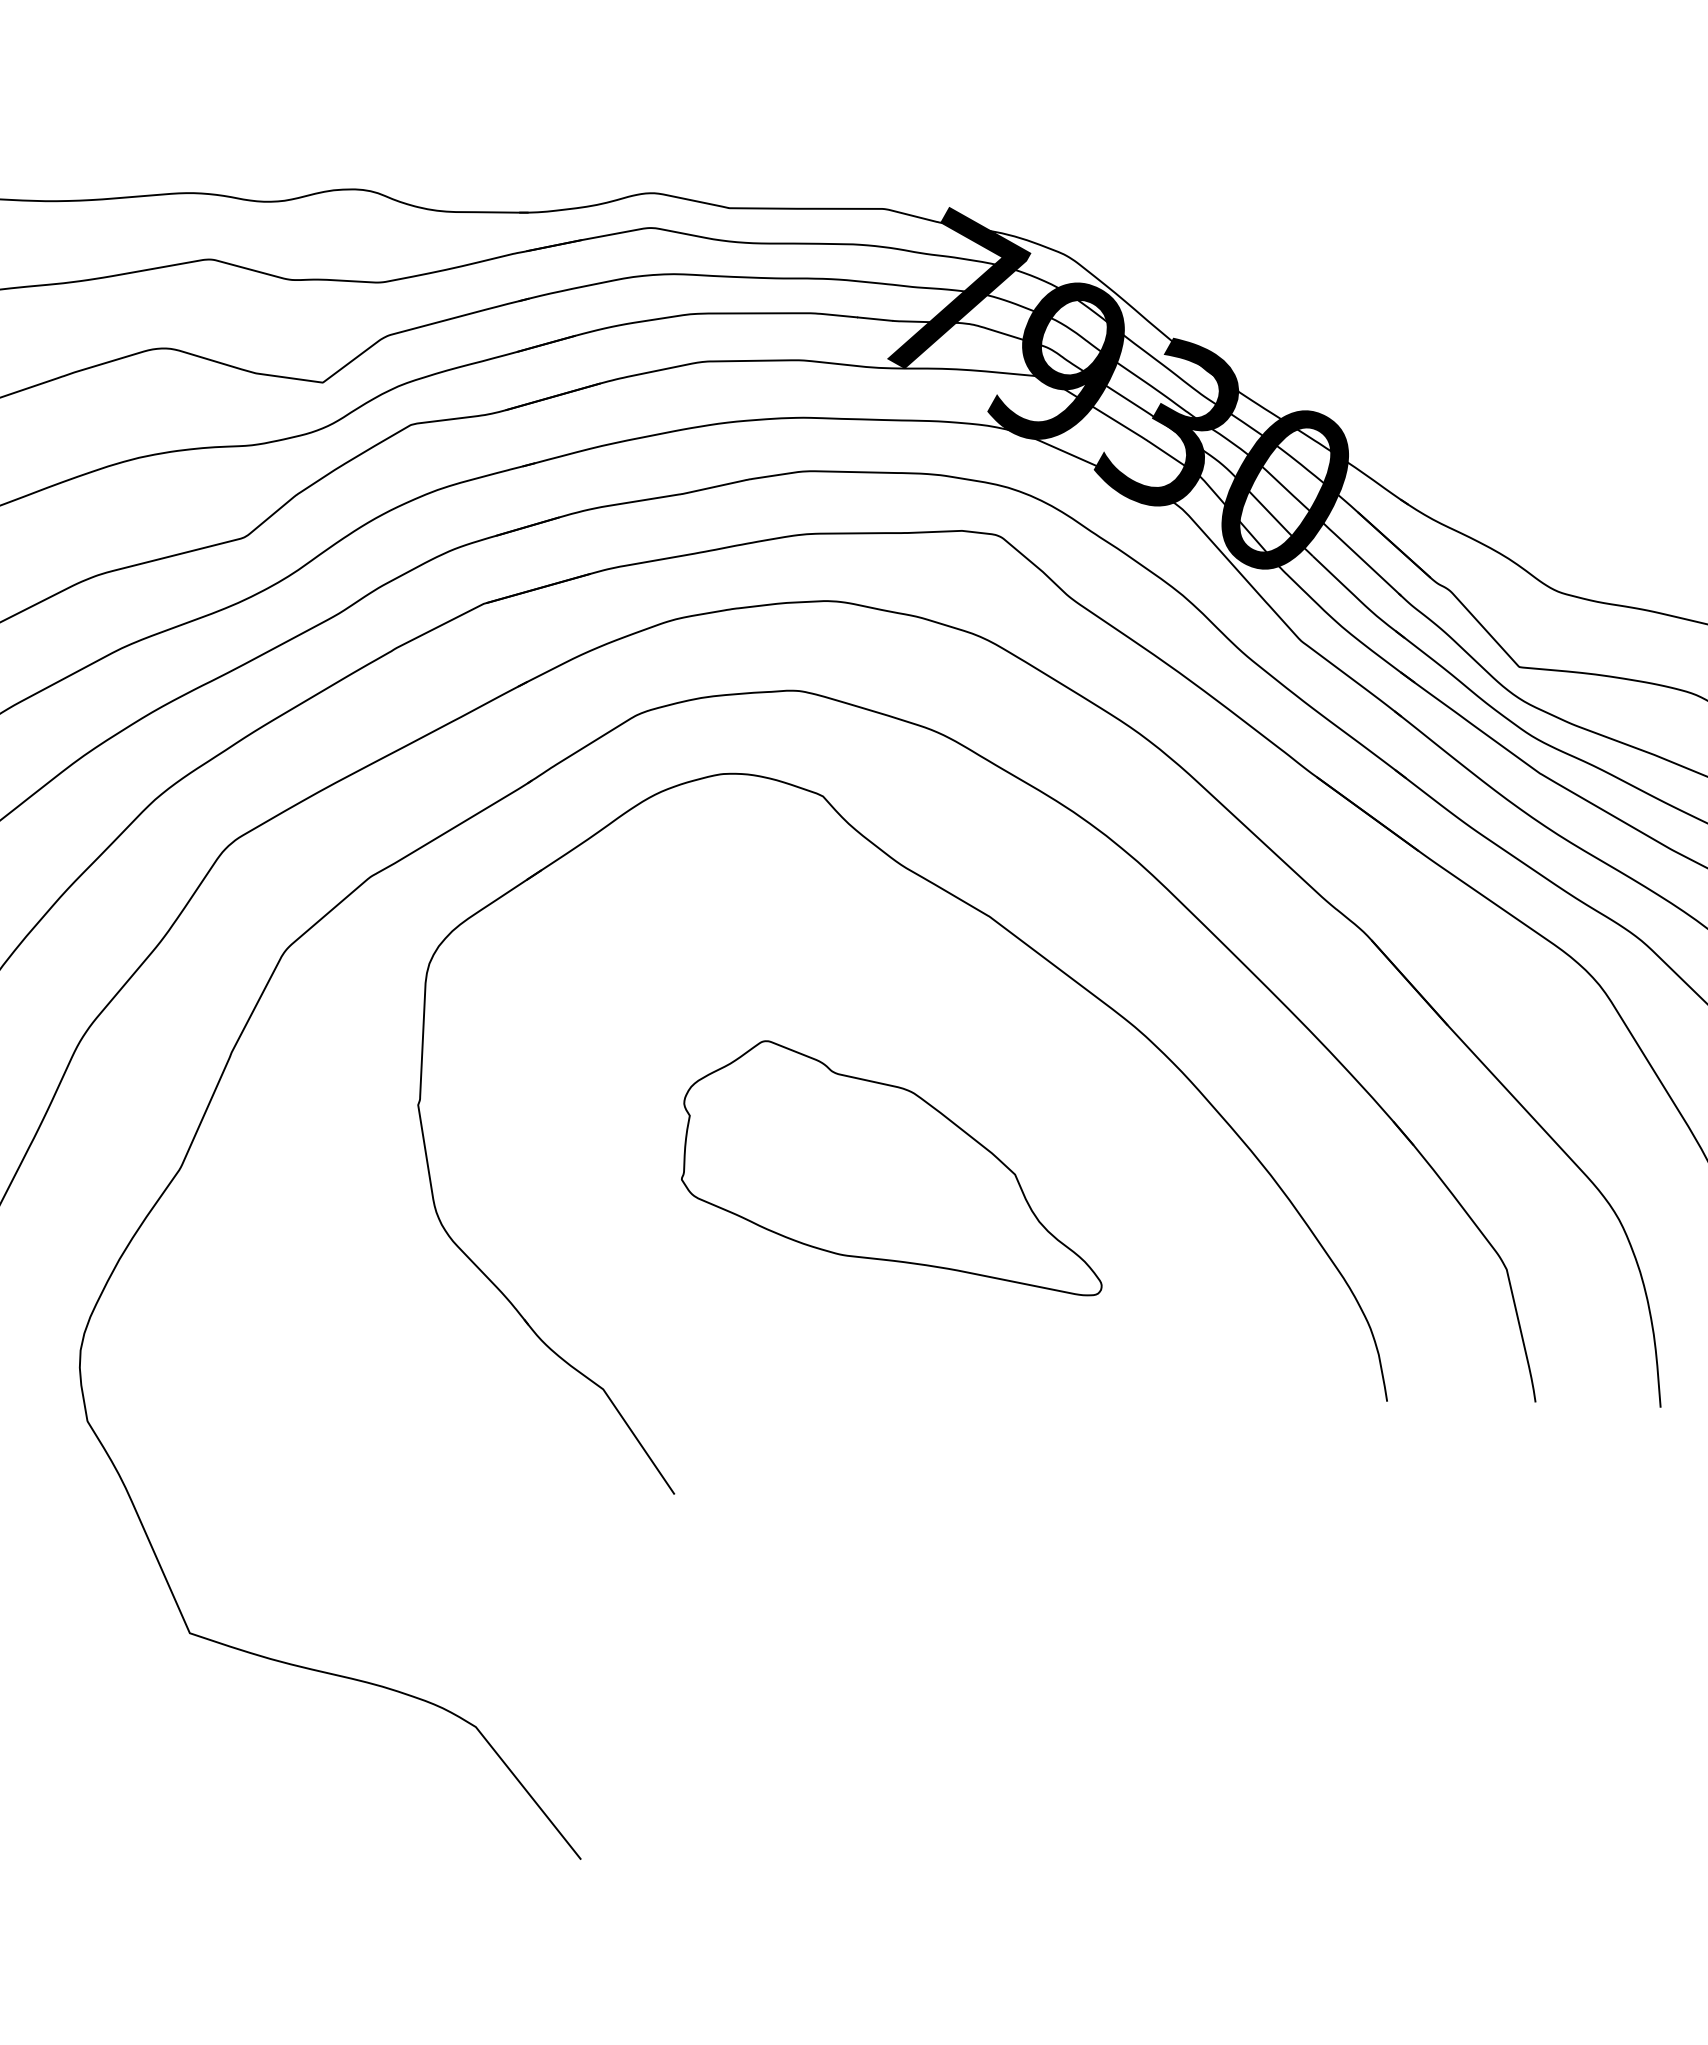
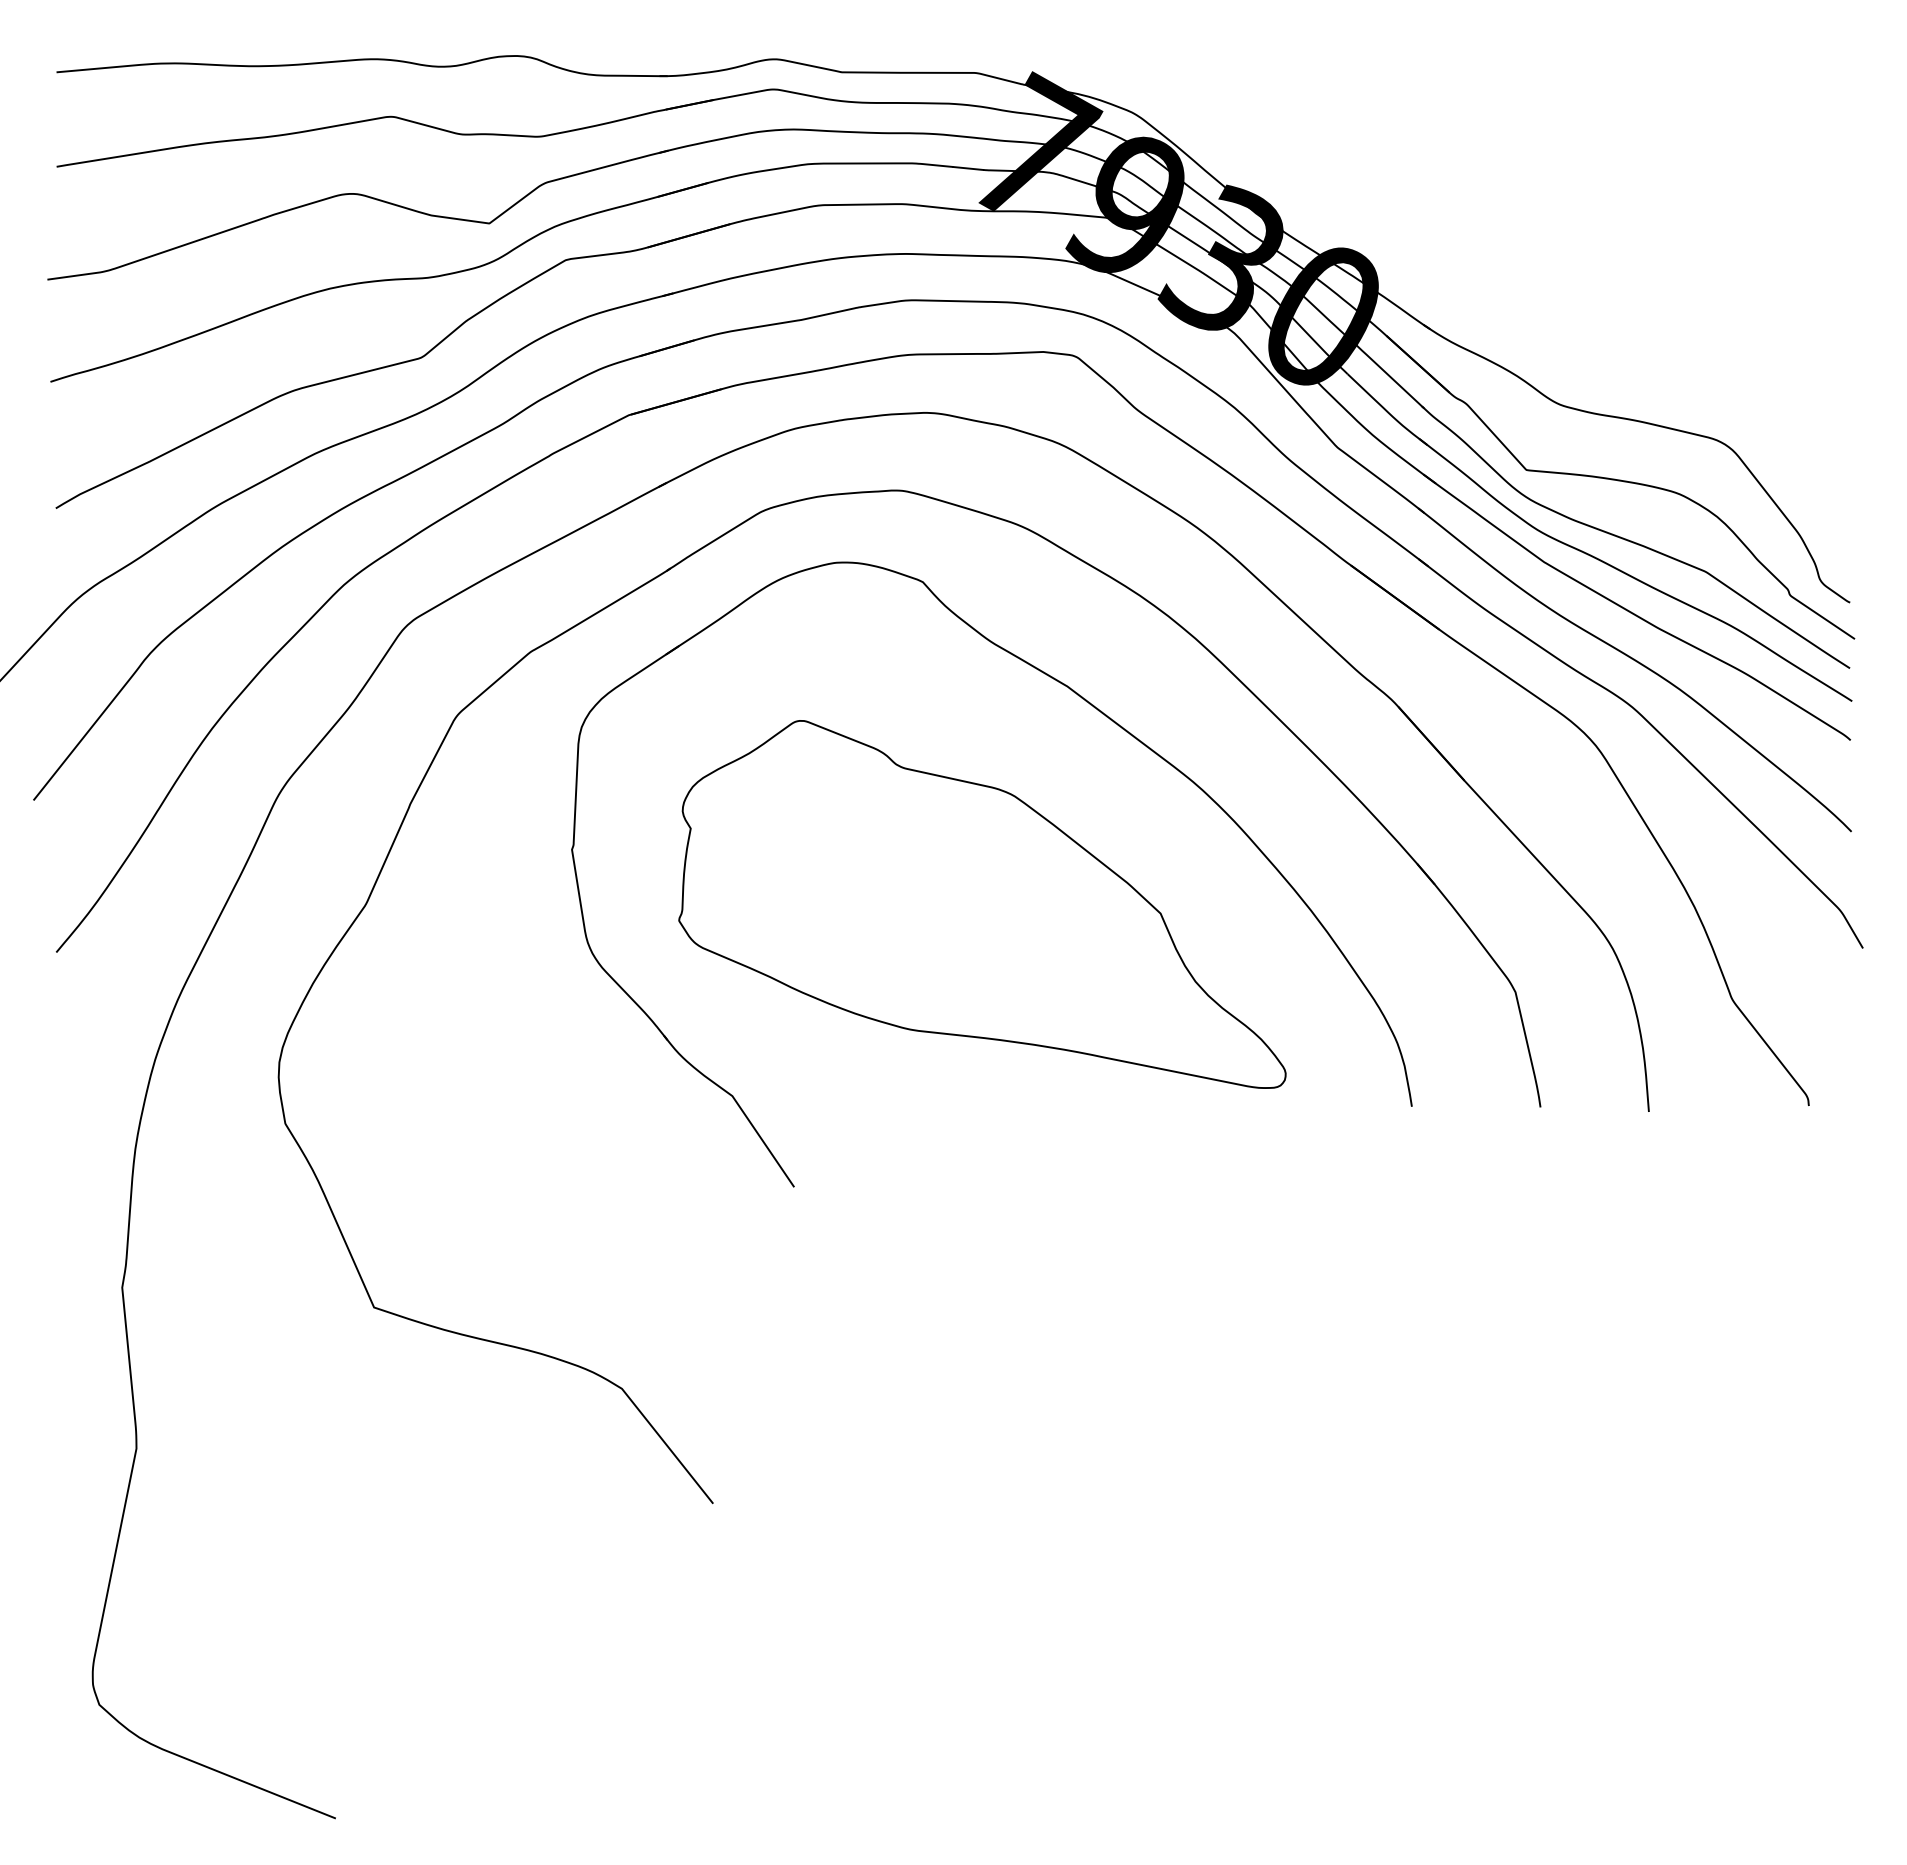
part: (891, 1168) -> (982, 904), size x1.67

